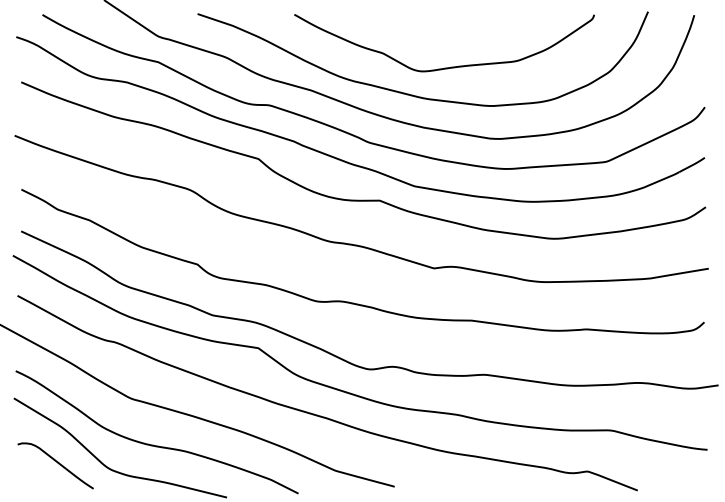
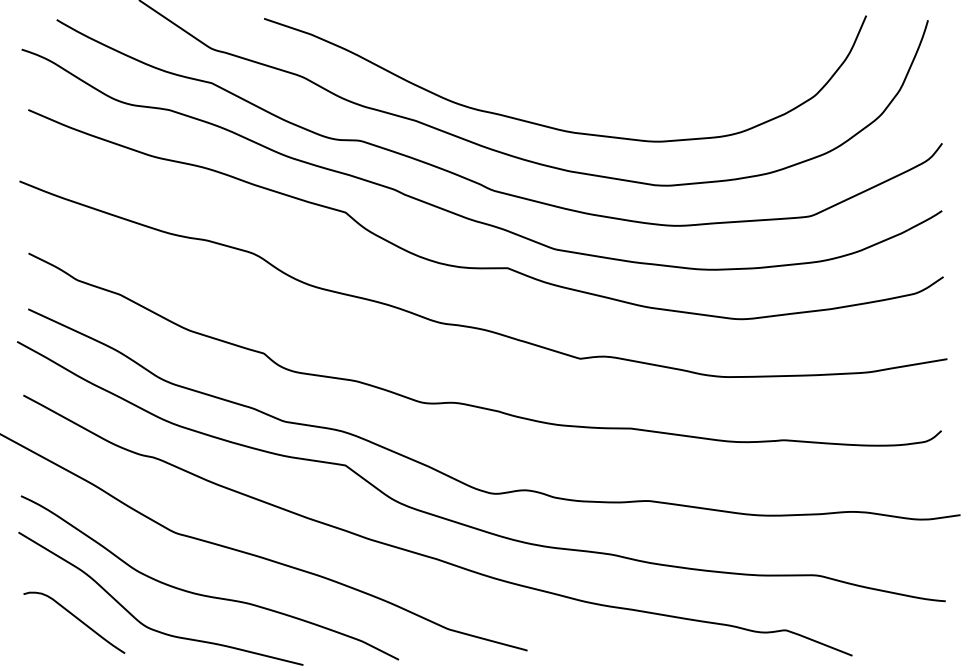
curve: (450, 66) -> (601, 89), removed

